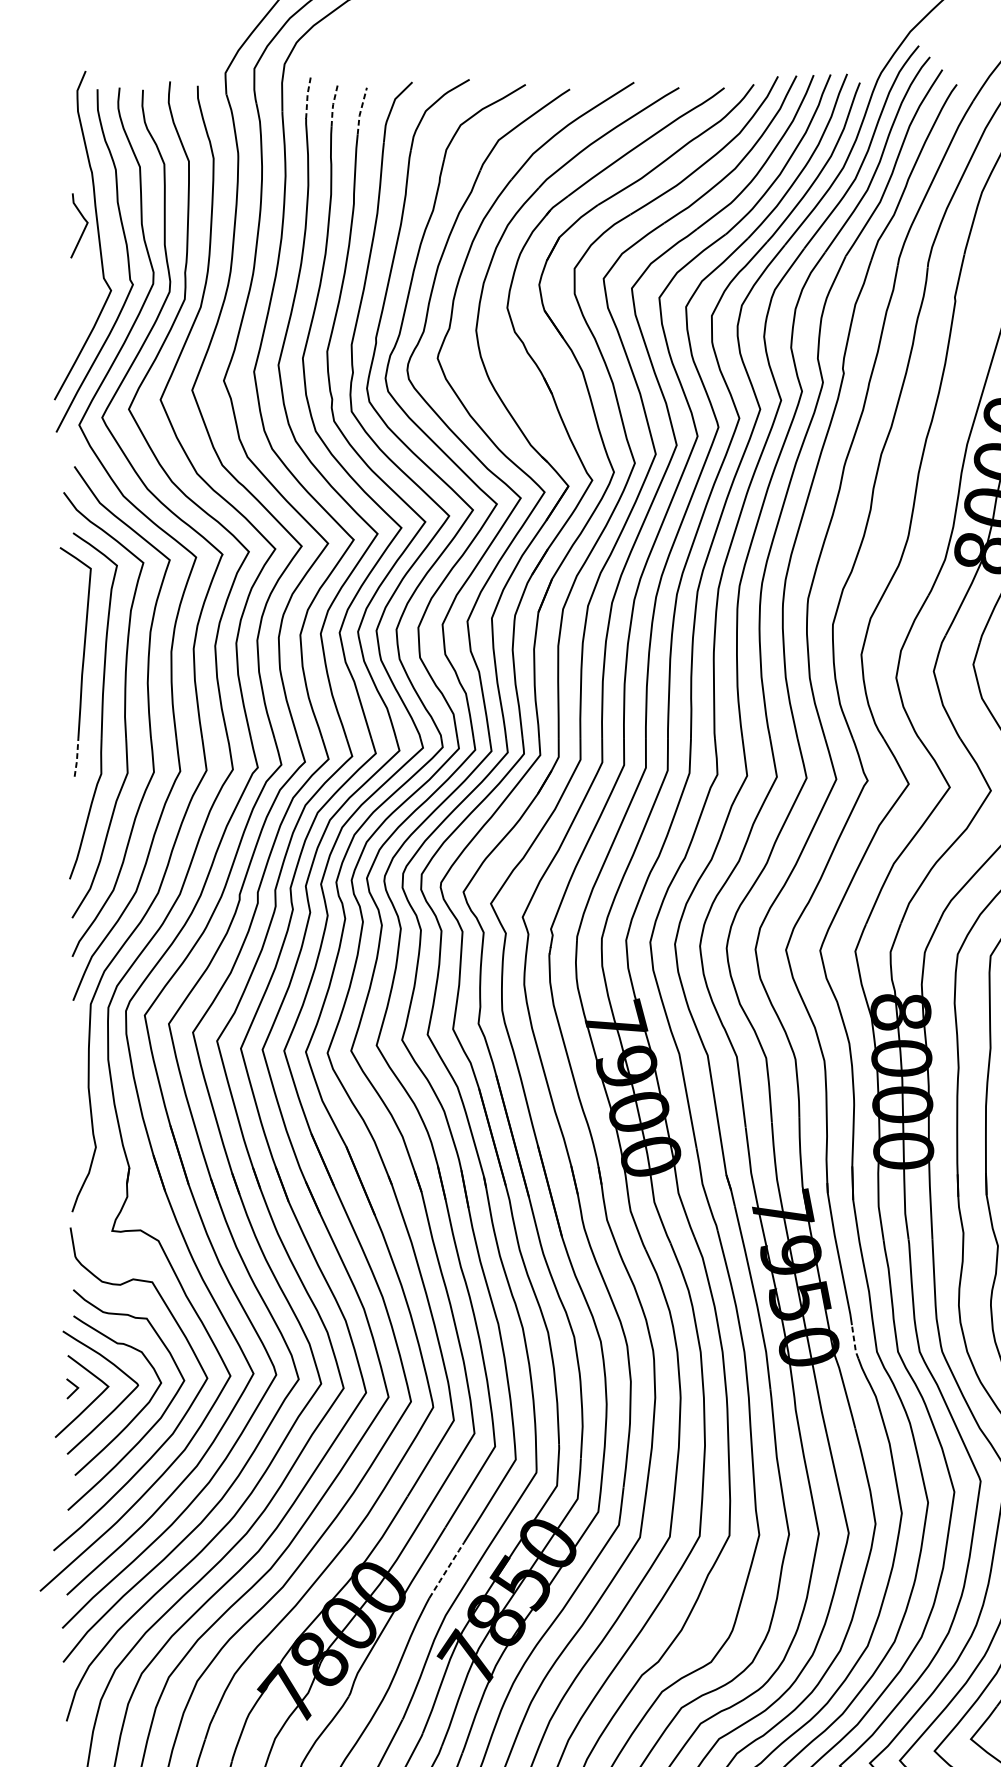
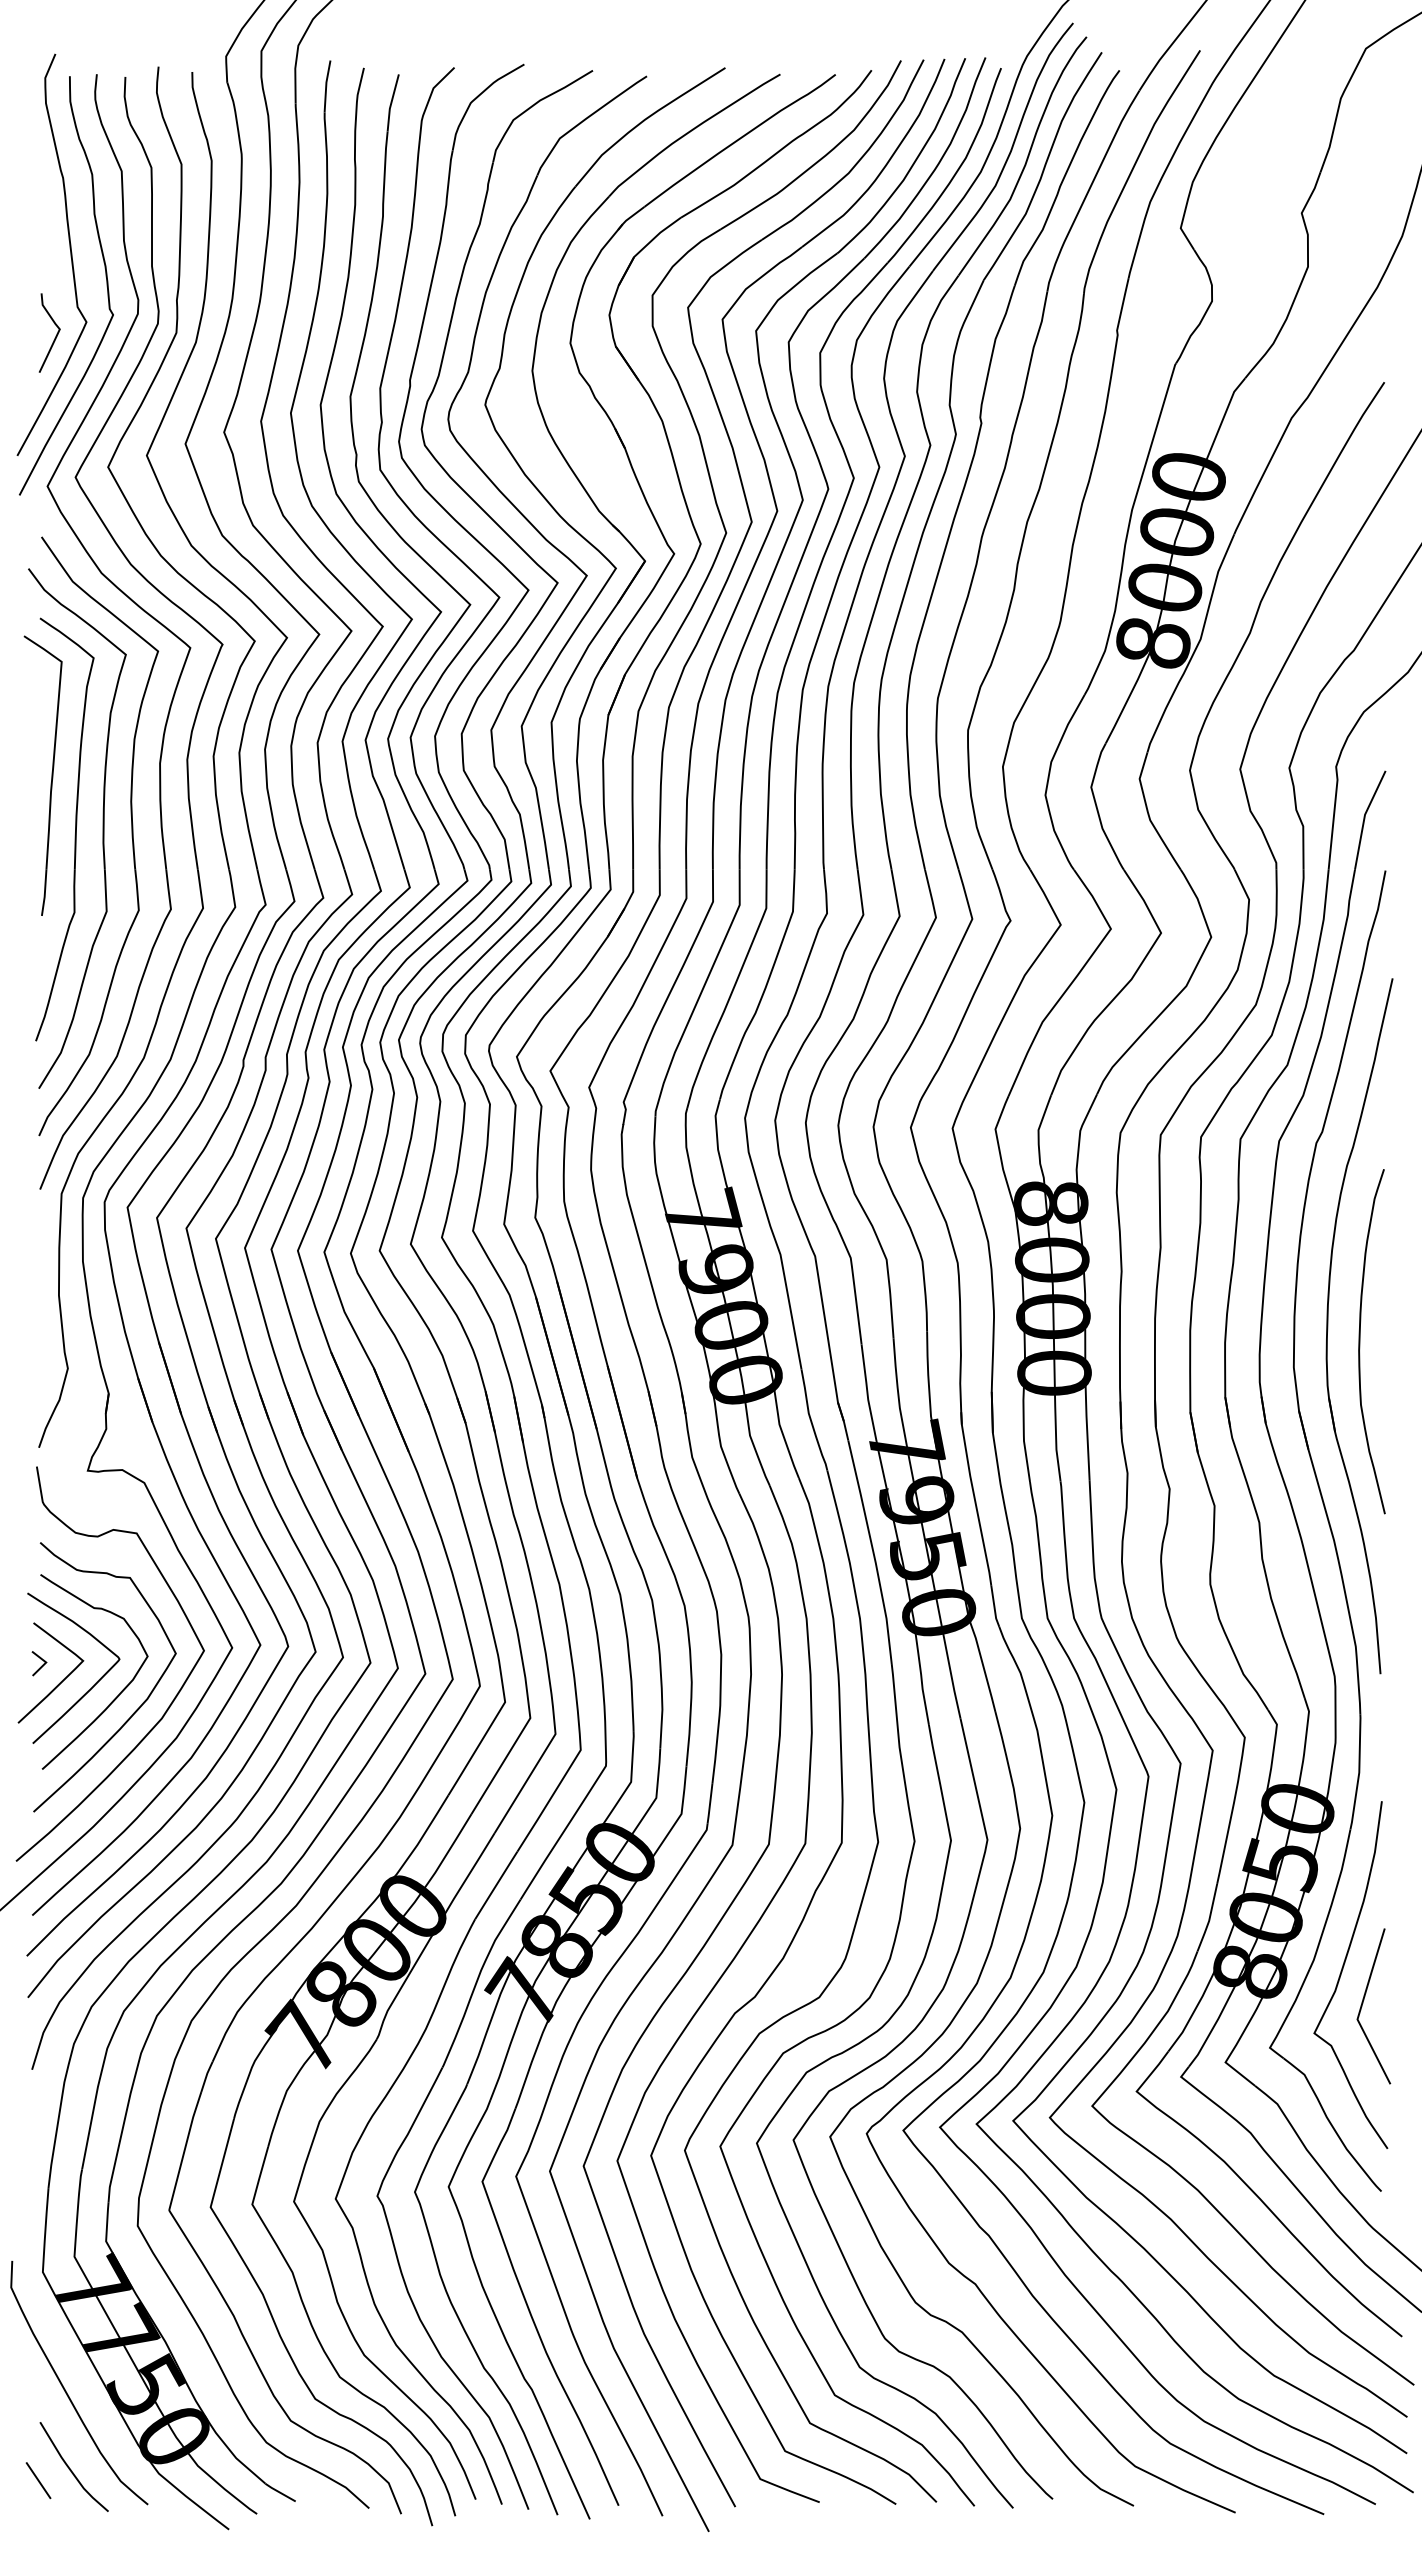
line: (307, 97) -> (326, 86), dashed -> solid
line: (333, 105) -> (357, 95), dashed -> solid
line: (360, 111) -> (391, 103), dashed -> solid
curve: (84, 227) -> (55, 335), moved
line: (76, 758) -> (44, 893), dashed -> solid
line: (854, 1342) -> (994, 1606), dashed -> solid
line: (446, 1570) -> (496, 1885), dashed -> solid

